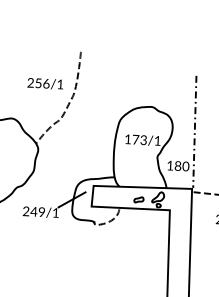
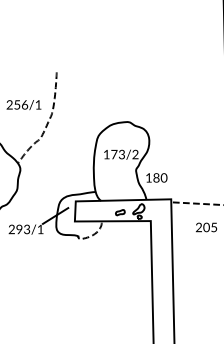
line: (194, 131) -> (170, 143), removed
text: (157, 140) -> (135, 154), 173/1 -> 173/2
text: (38, 212) -> (23, 229), 249/1 -> 293/1

